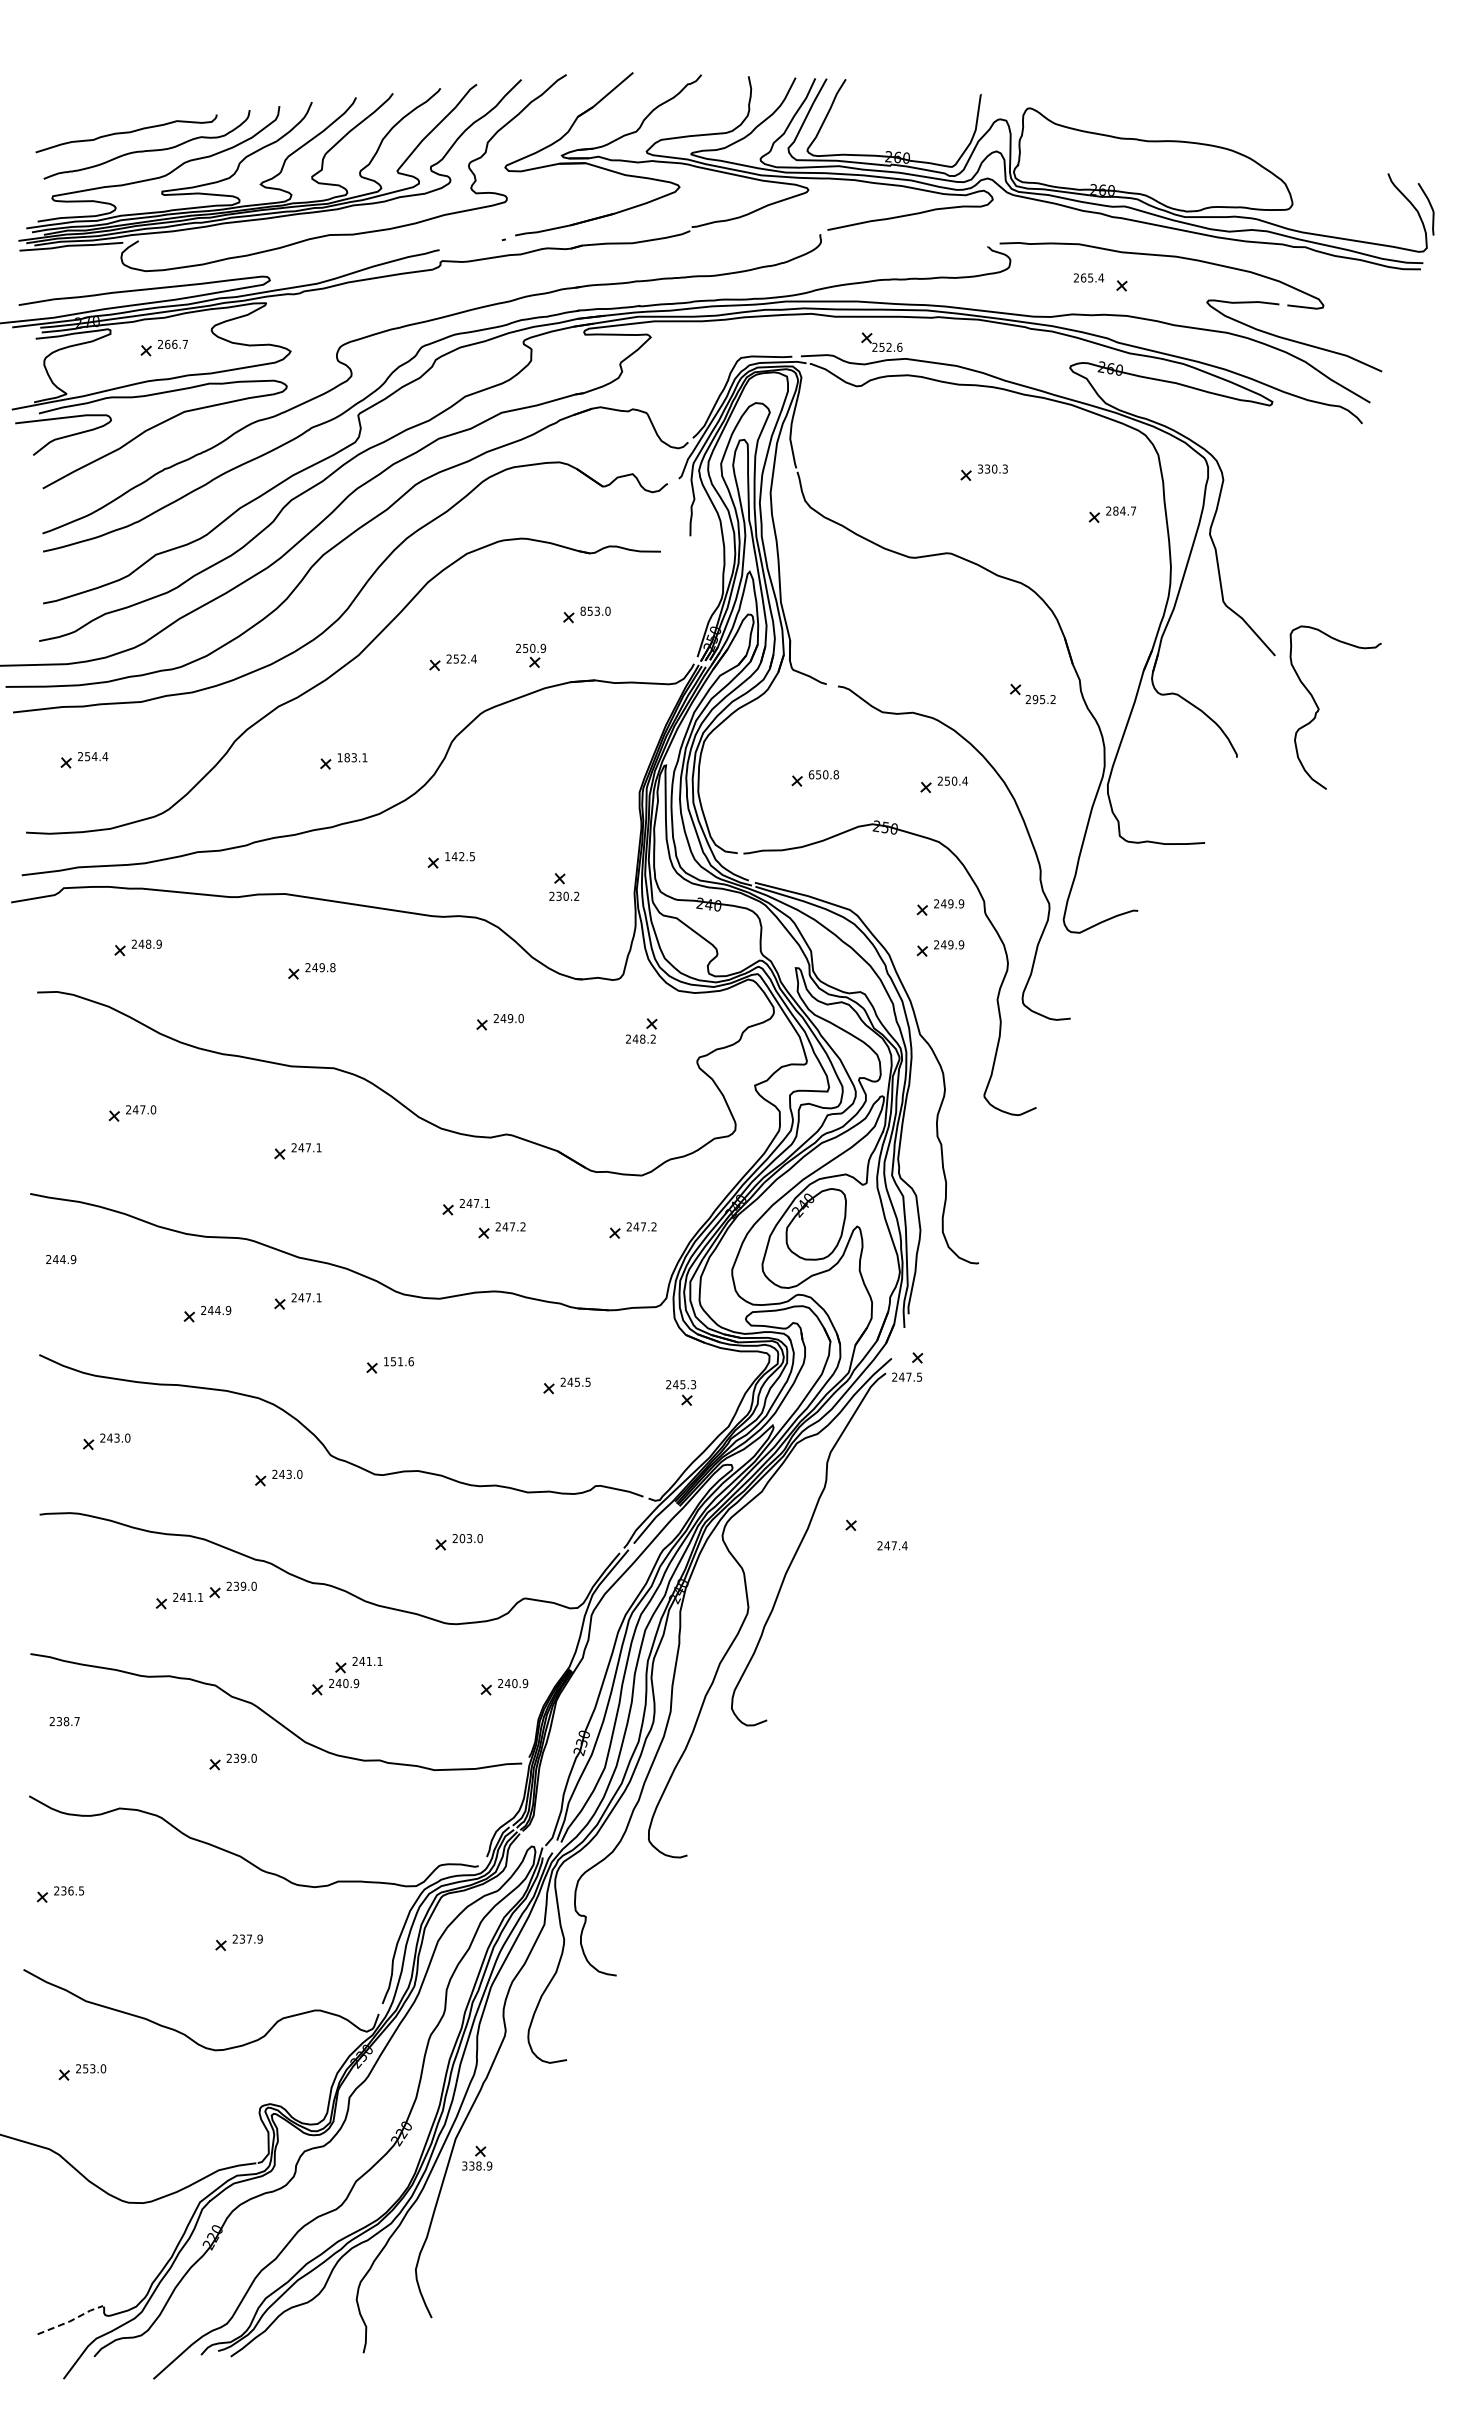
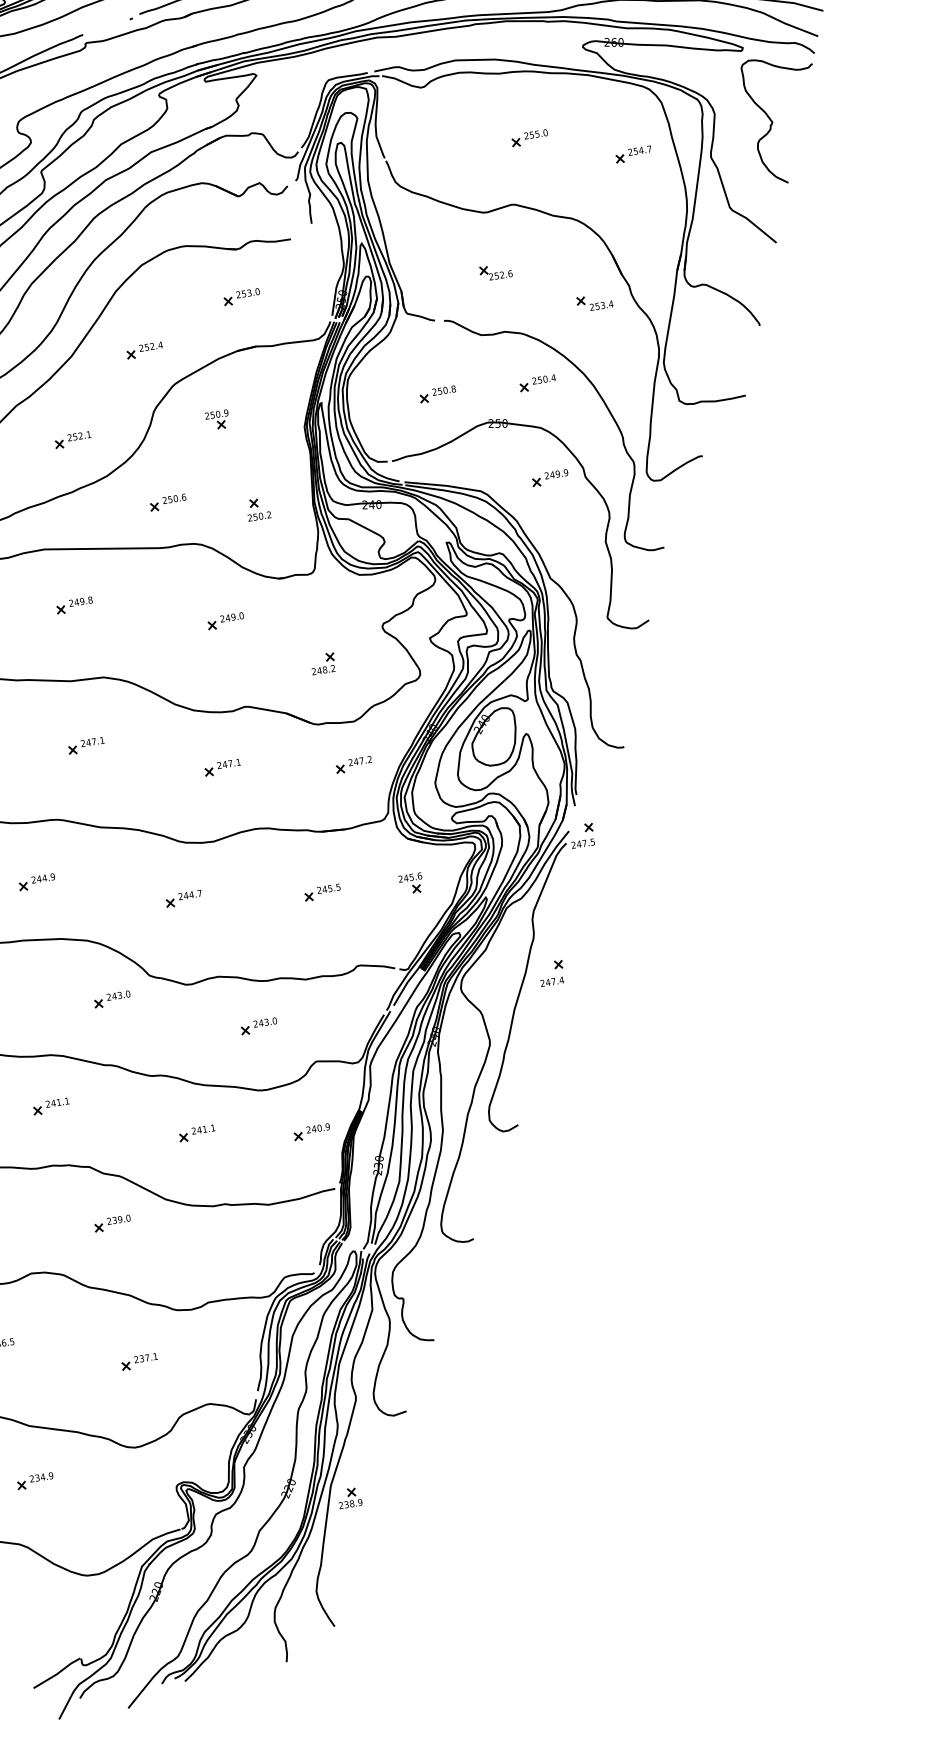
part: (881, 341) -> (495, 271), moved
text: (992, 468) -> (535, 133), 330.3 -> 255.0
text: (1115, 510) -> (635, 150), 284.7 -> 254.7
text: (582, 610) -> (237, 294), 853.0 -> 253.0
part: (531, 655) -> (218, 419), moved
text: (1044, 699) -> (604, 305), 295.2 -> 253.4
curve: (1319, 708) -> (772, 121), moved
text: (346, 757) -> (74, 436), 183.1 -> 252.1
text: (811, 774) -> (434, 391), 650.8 -> 250.8
text: (460, 856) -> (174, 498), 142.5 -> 250.6
text: (558, 895) -> (255, 516), 230.2 -> 250.2
part: (940, 948) -> (555, 509), removed
part: (641, 1030) -> (323, 663), moved
part: (501, 1230) -> (252, 781), removed
part: (297, 1301) -> (104, 861), removed
text: (398, 1361) -> (189, 894), 151.6 -> 244.7
text: (693, 1384) -> (419, 875), 245.3 -> 245.6
text: (462, 1538) -> (261, 1023), 203.0 -> 243.0
text: (892, 1545) -> (552, 981), moved
part: (232, 1589) -> (90, 1091), removed
part: (335, 1687) -> (182, 1153), removed
text: (259, 1938) -> (154, 1356), 237.9 -> 237.1
text: (94, 2068) -> (44, 1476), 253.0 -> 234.9
text: (464, 2166) -> (341, 1505), 338.9 -> 238.9
line: (70, 2320) -> (57, 1673), dashed -> solid

